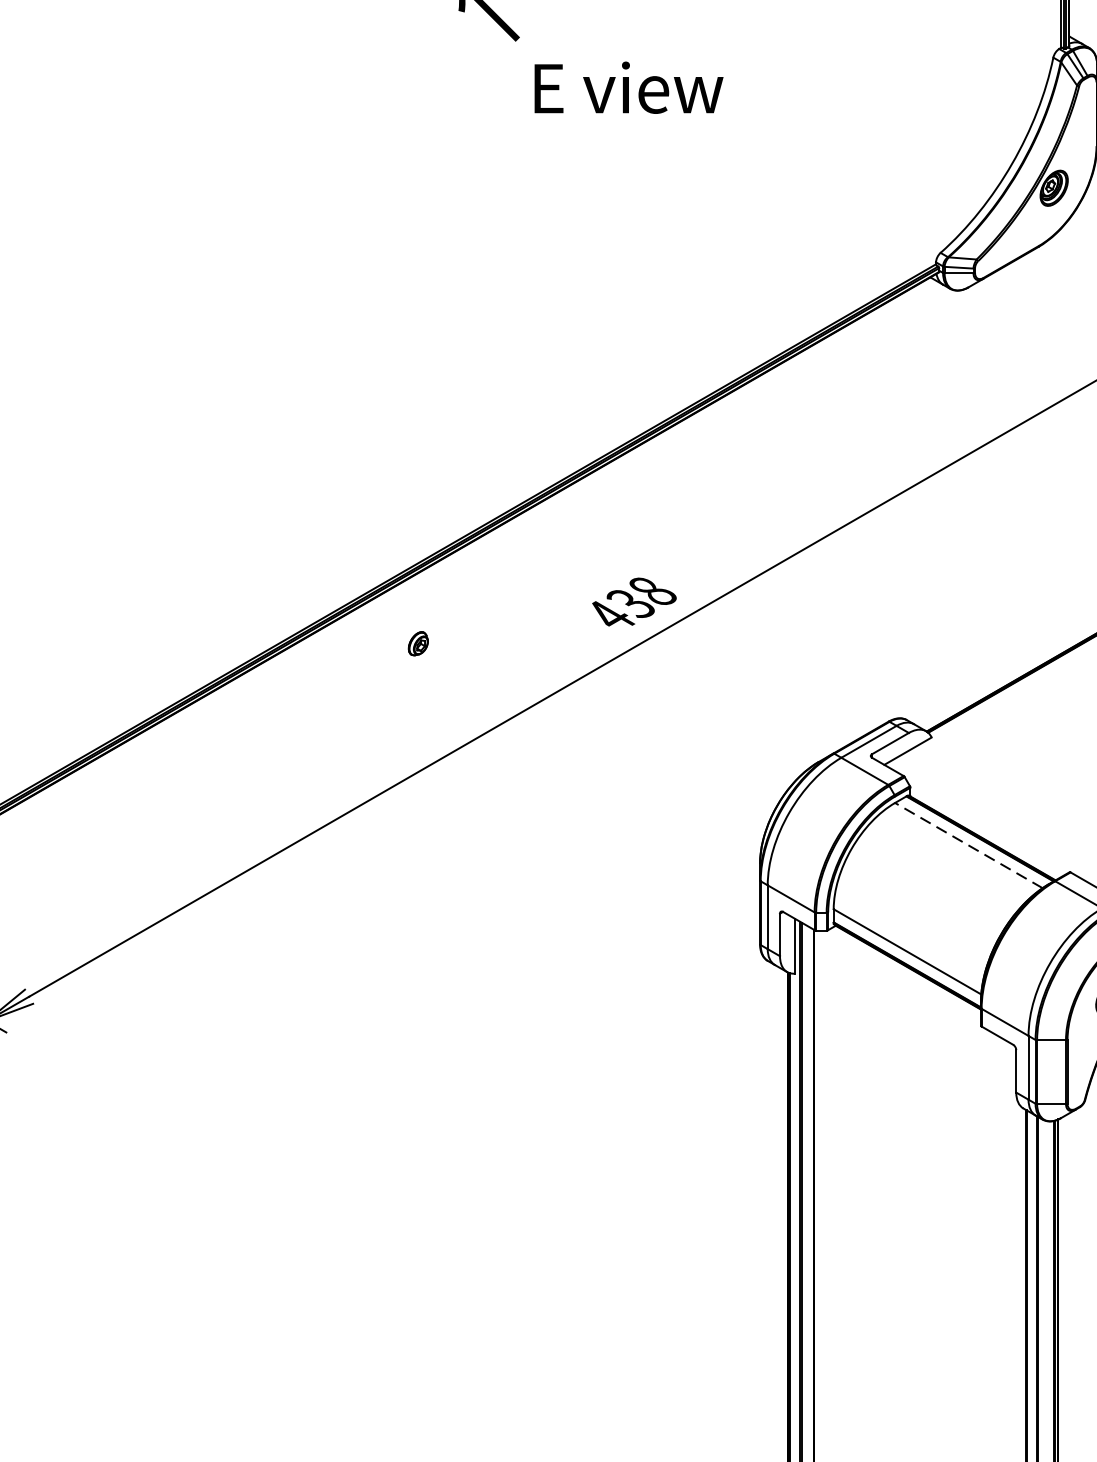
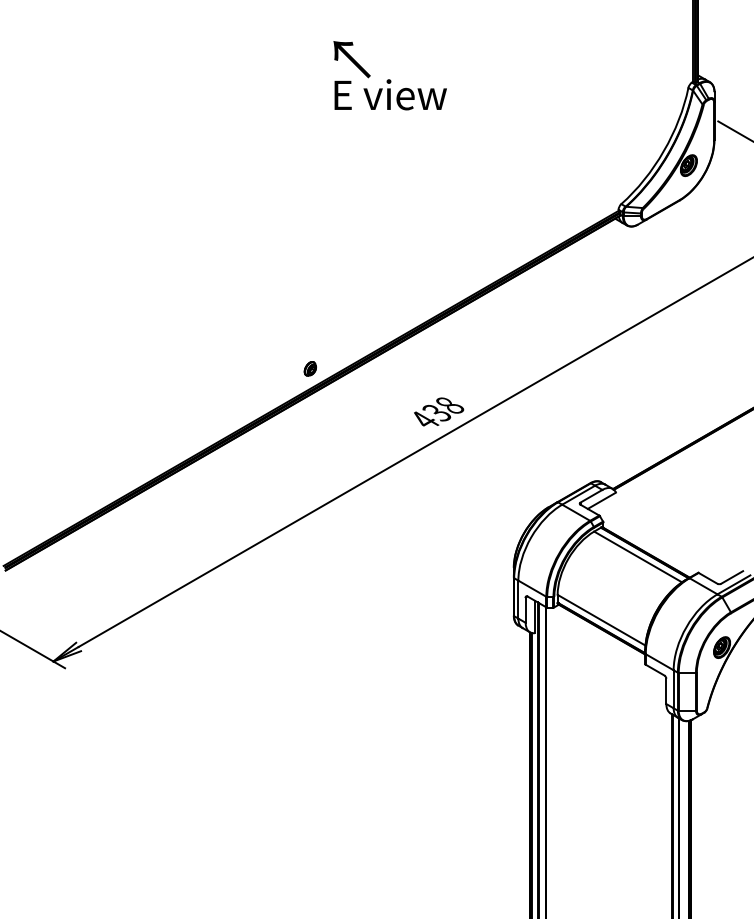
text: (628, 87) -> (390, 94), moved
part: (416, 643) -> (309, 368), moved
line: (969, 844) -> (638, 556), dashed -> solid

